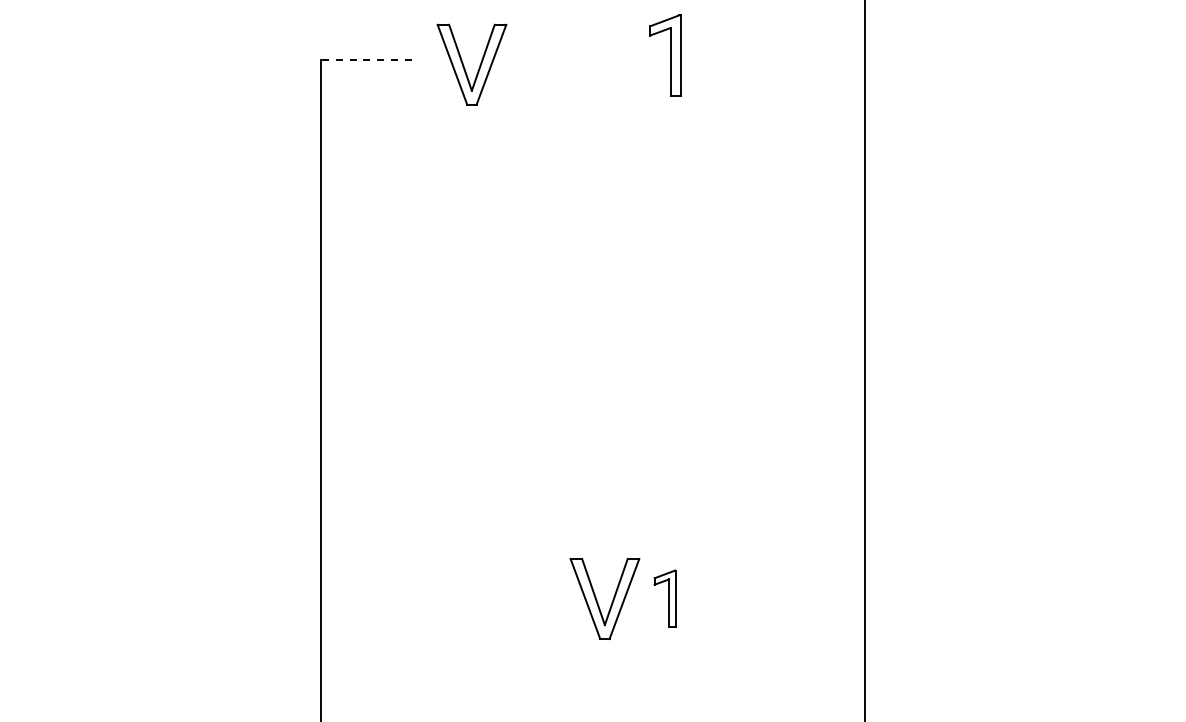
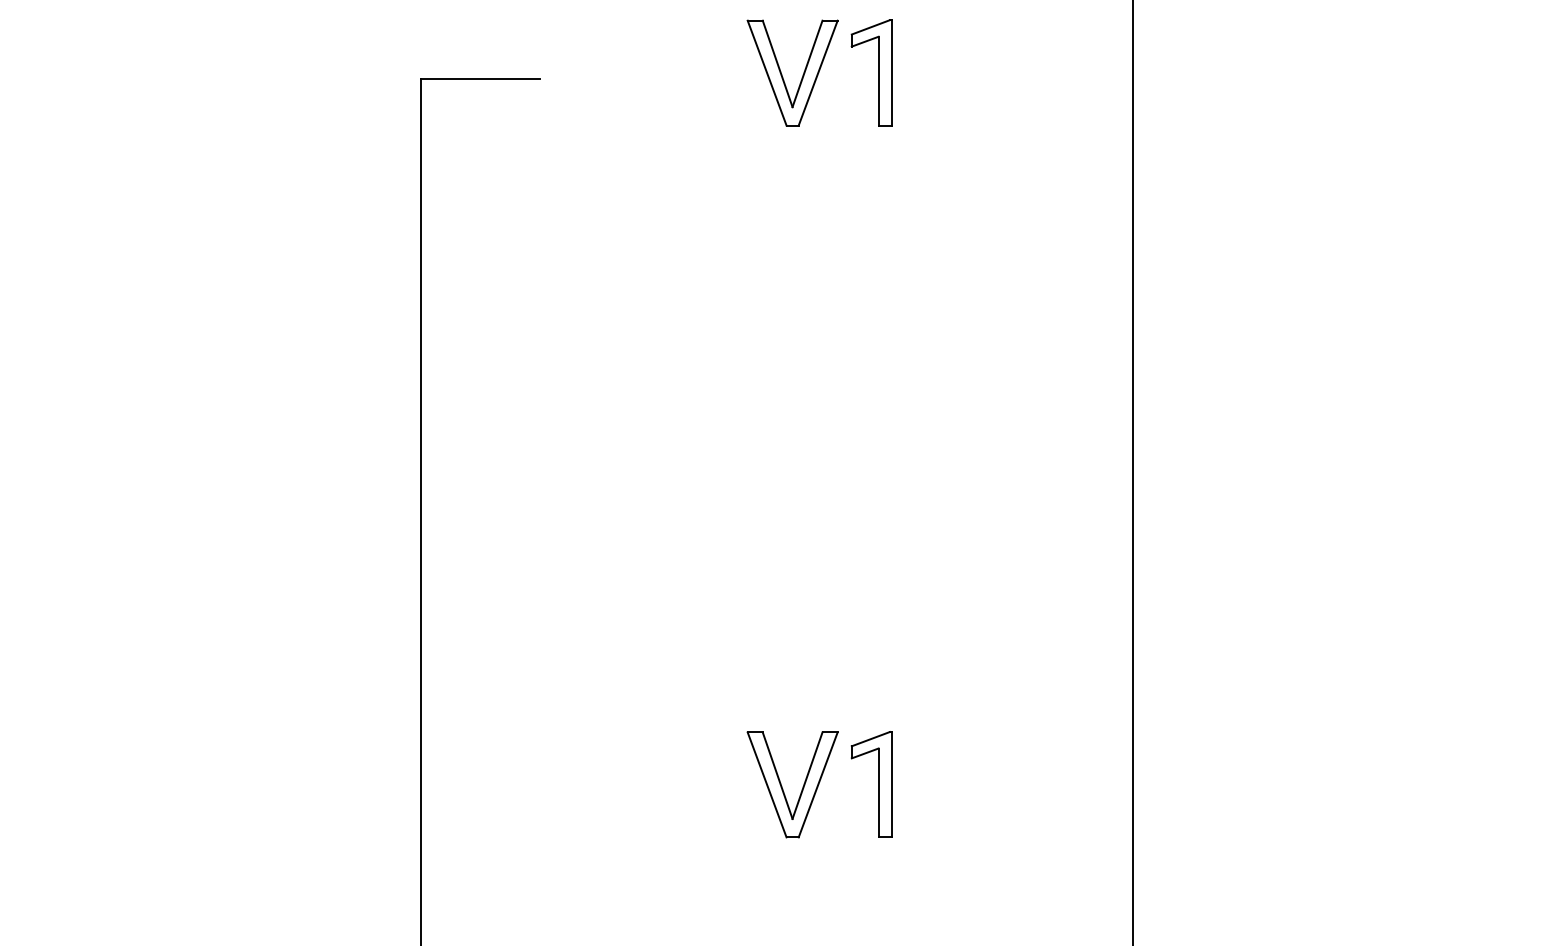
line: (366, 60) -> (480, 79), dashed -> solid
part: (464, 65) -> (782, 74), moved
part: (665, 598) -> (871, 784), size x1.43

